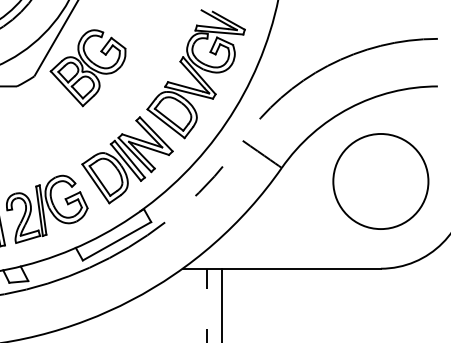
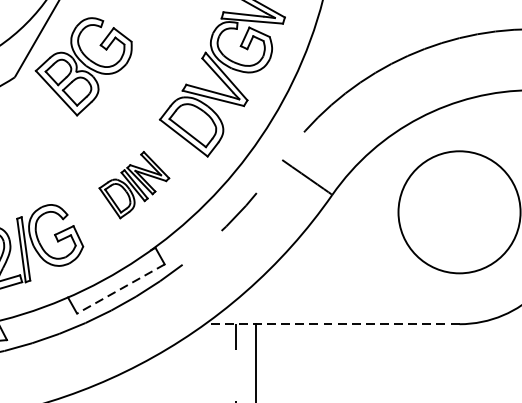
part: (127, 160) -> (134, 185), size x0.6
line: (116, 241) -> (120, 289), solid -> dashed
line: (281, 268) -> (331, 323), solid -> dashed

